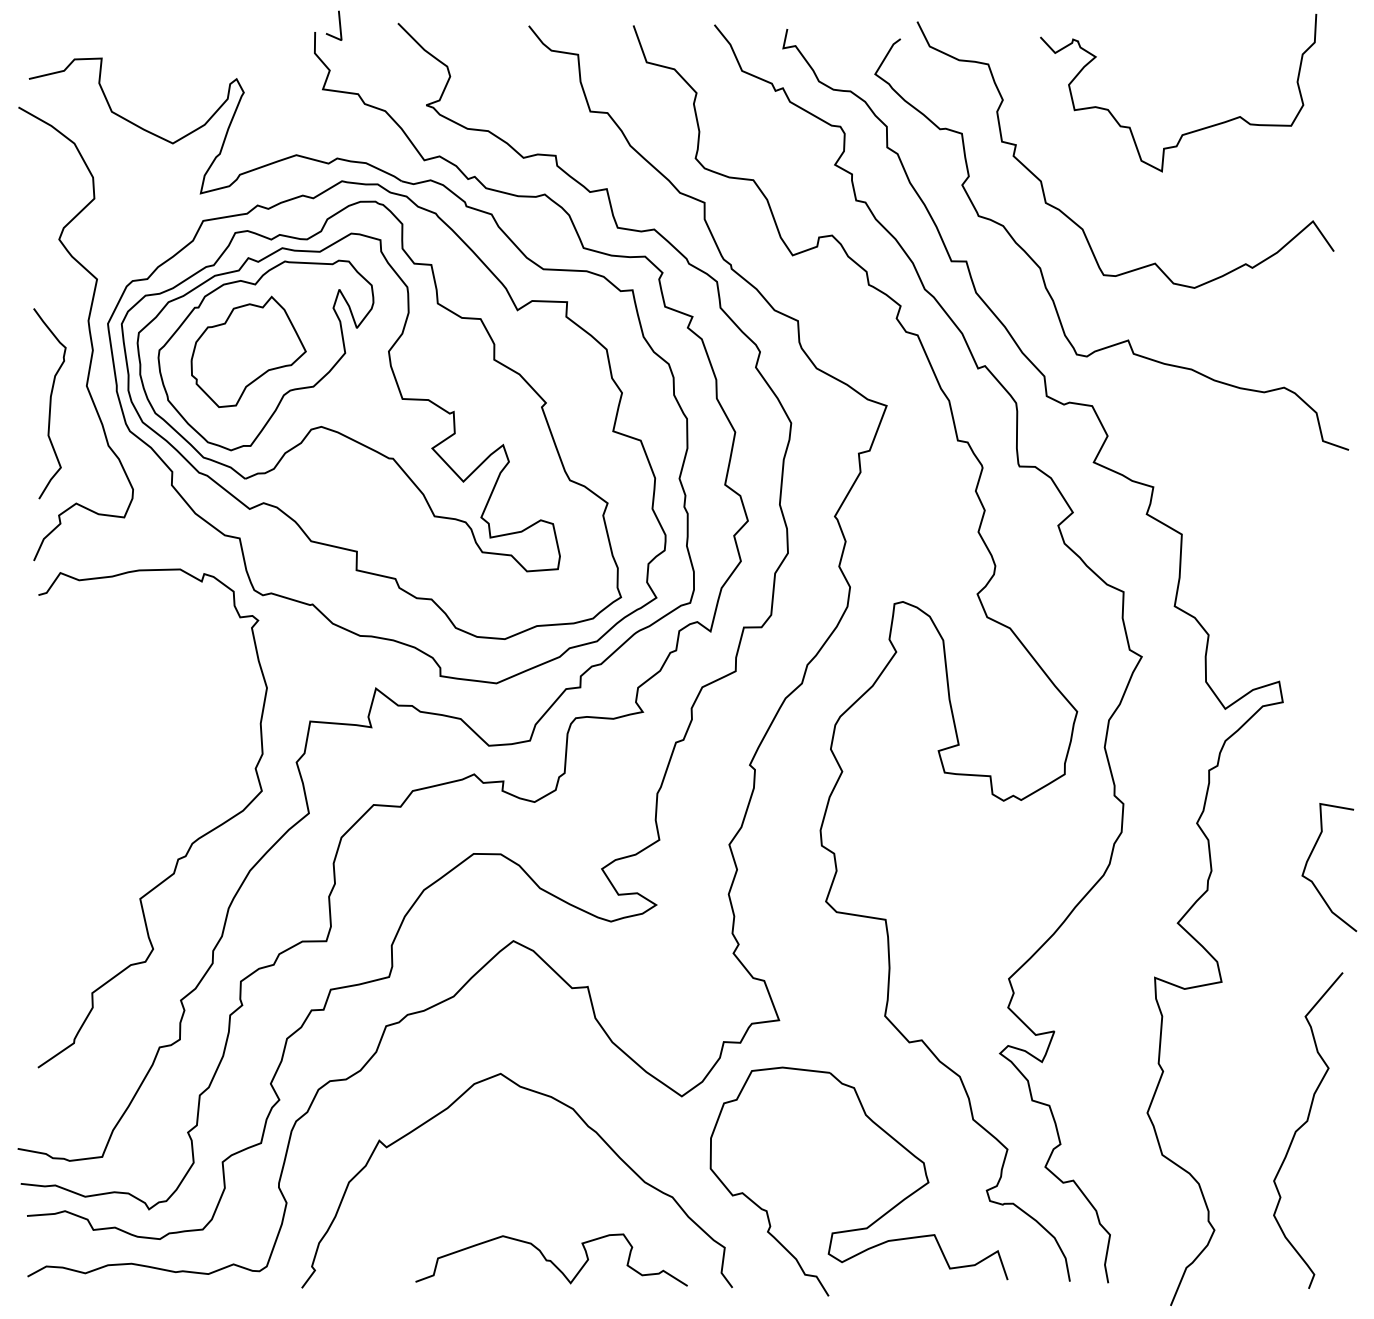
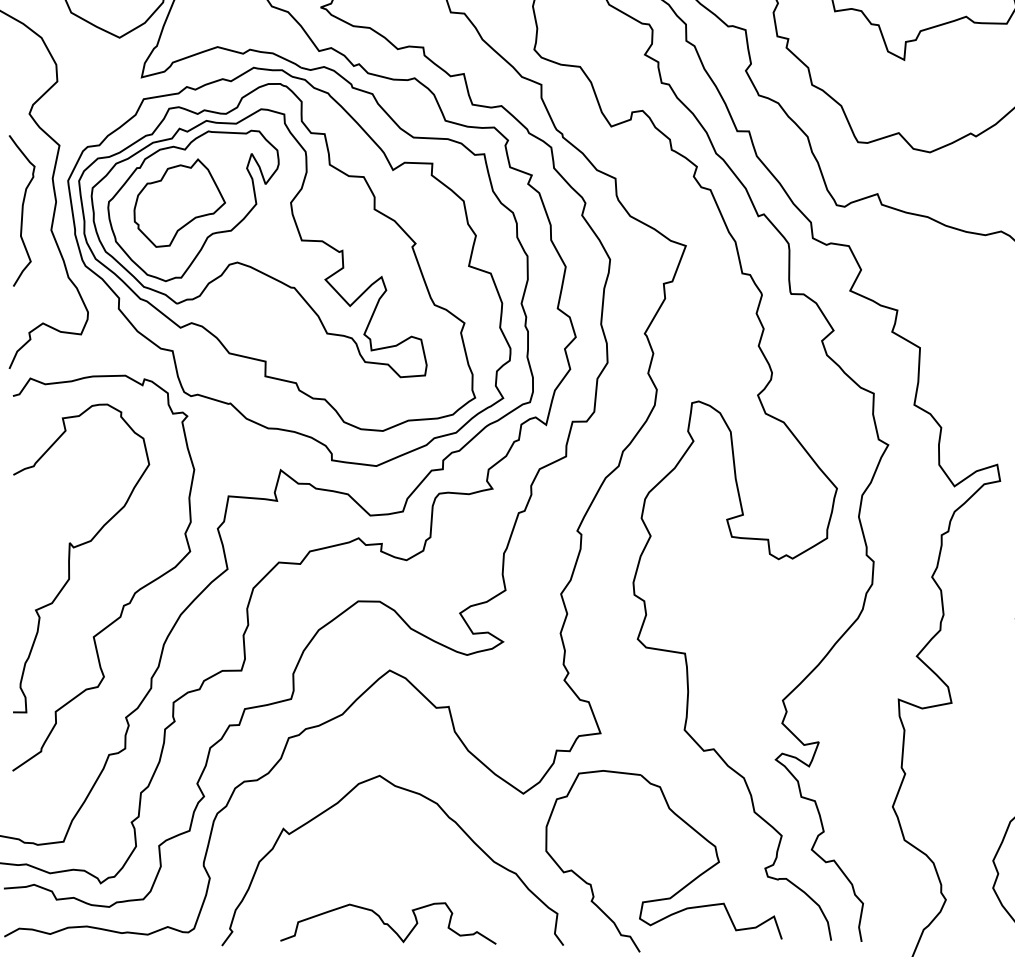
curve: (49, 403) -> (21, 210), moved
curve: (110, 799) -> (70, 558), added
curve: (551, 1260) -> (388, 923), moved

